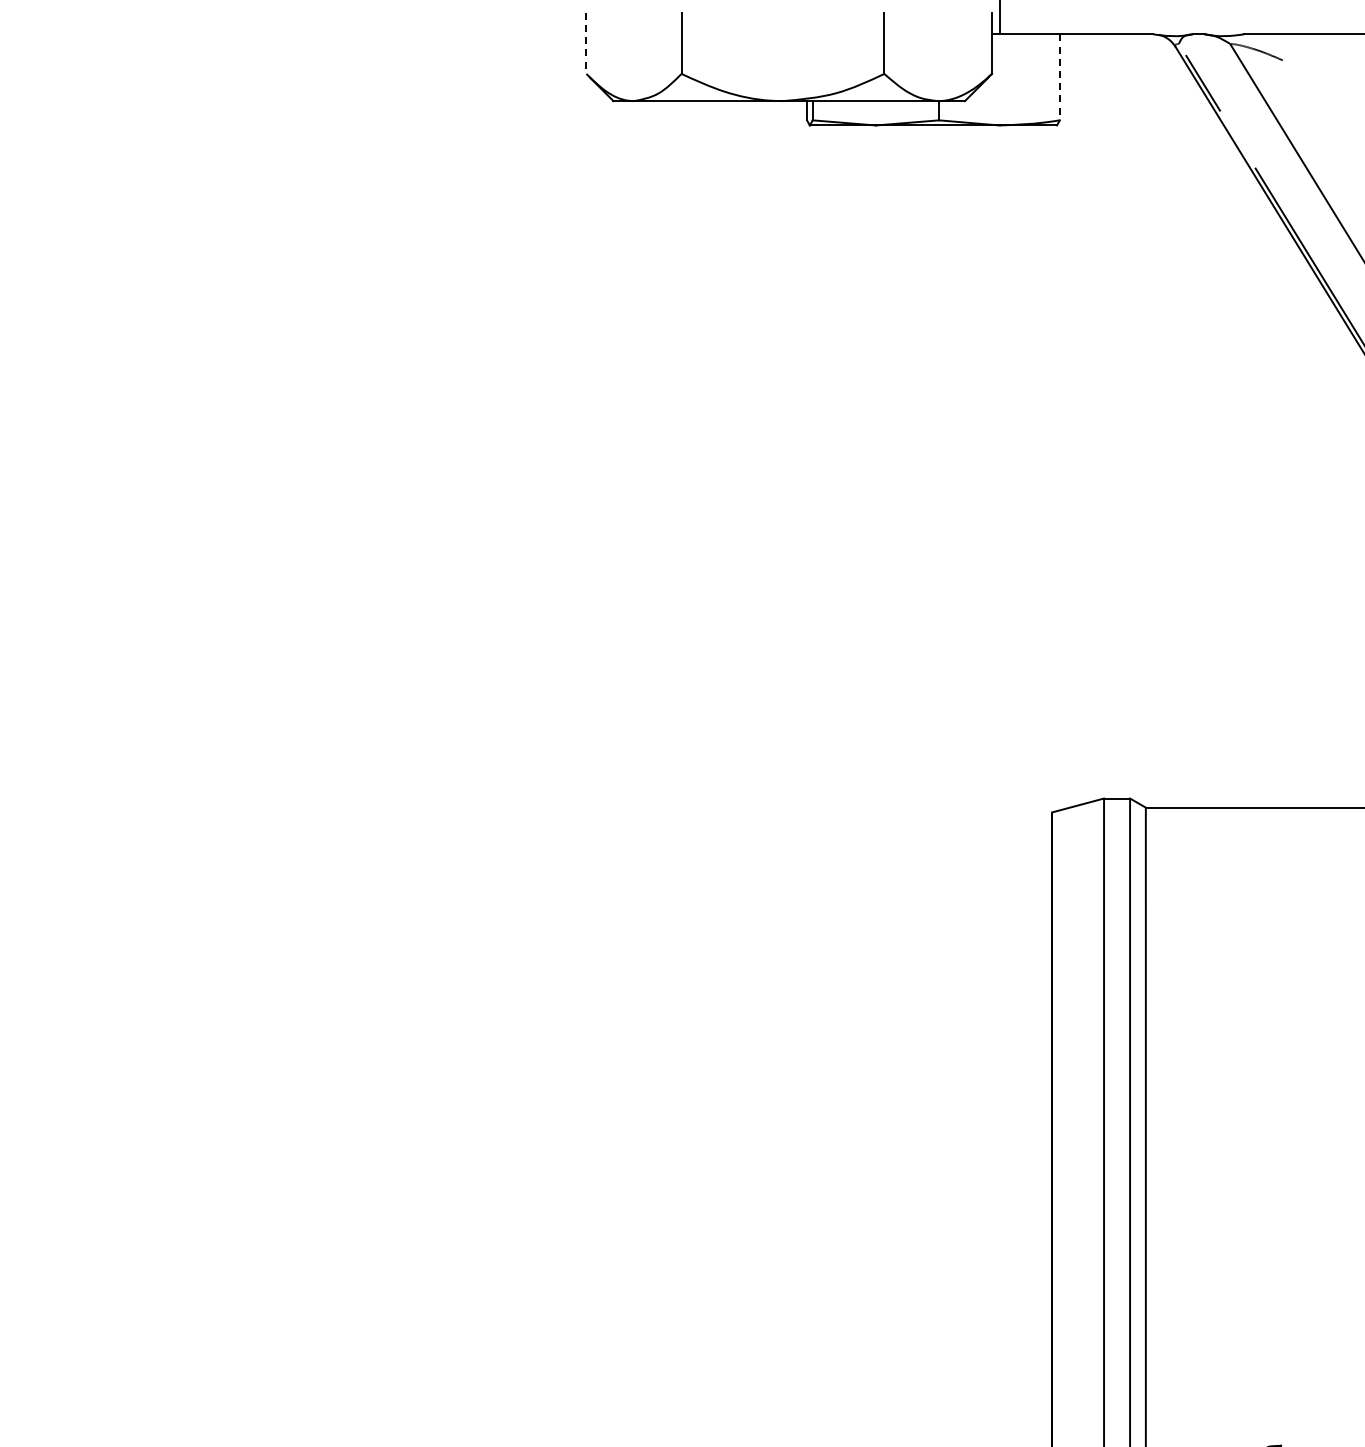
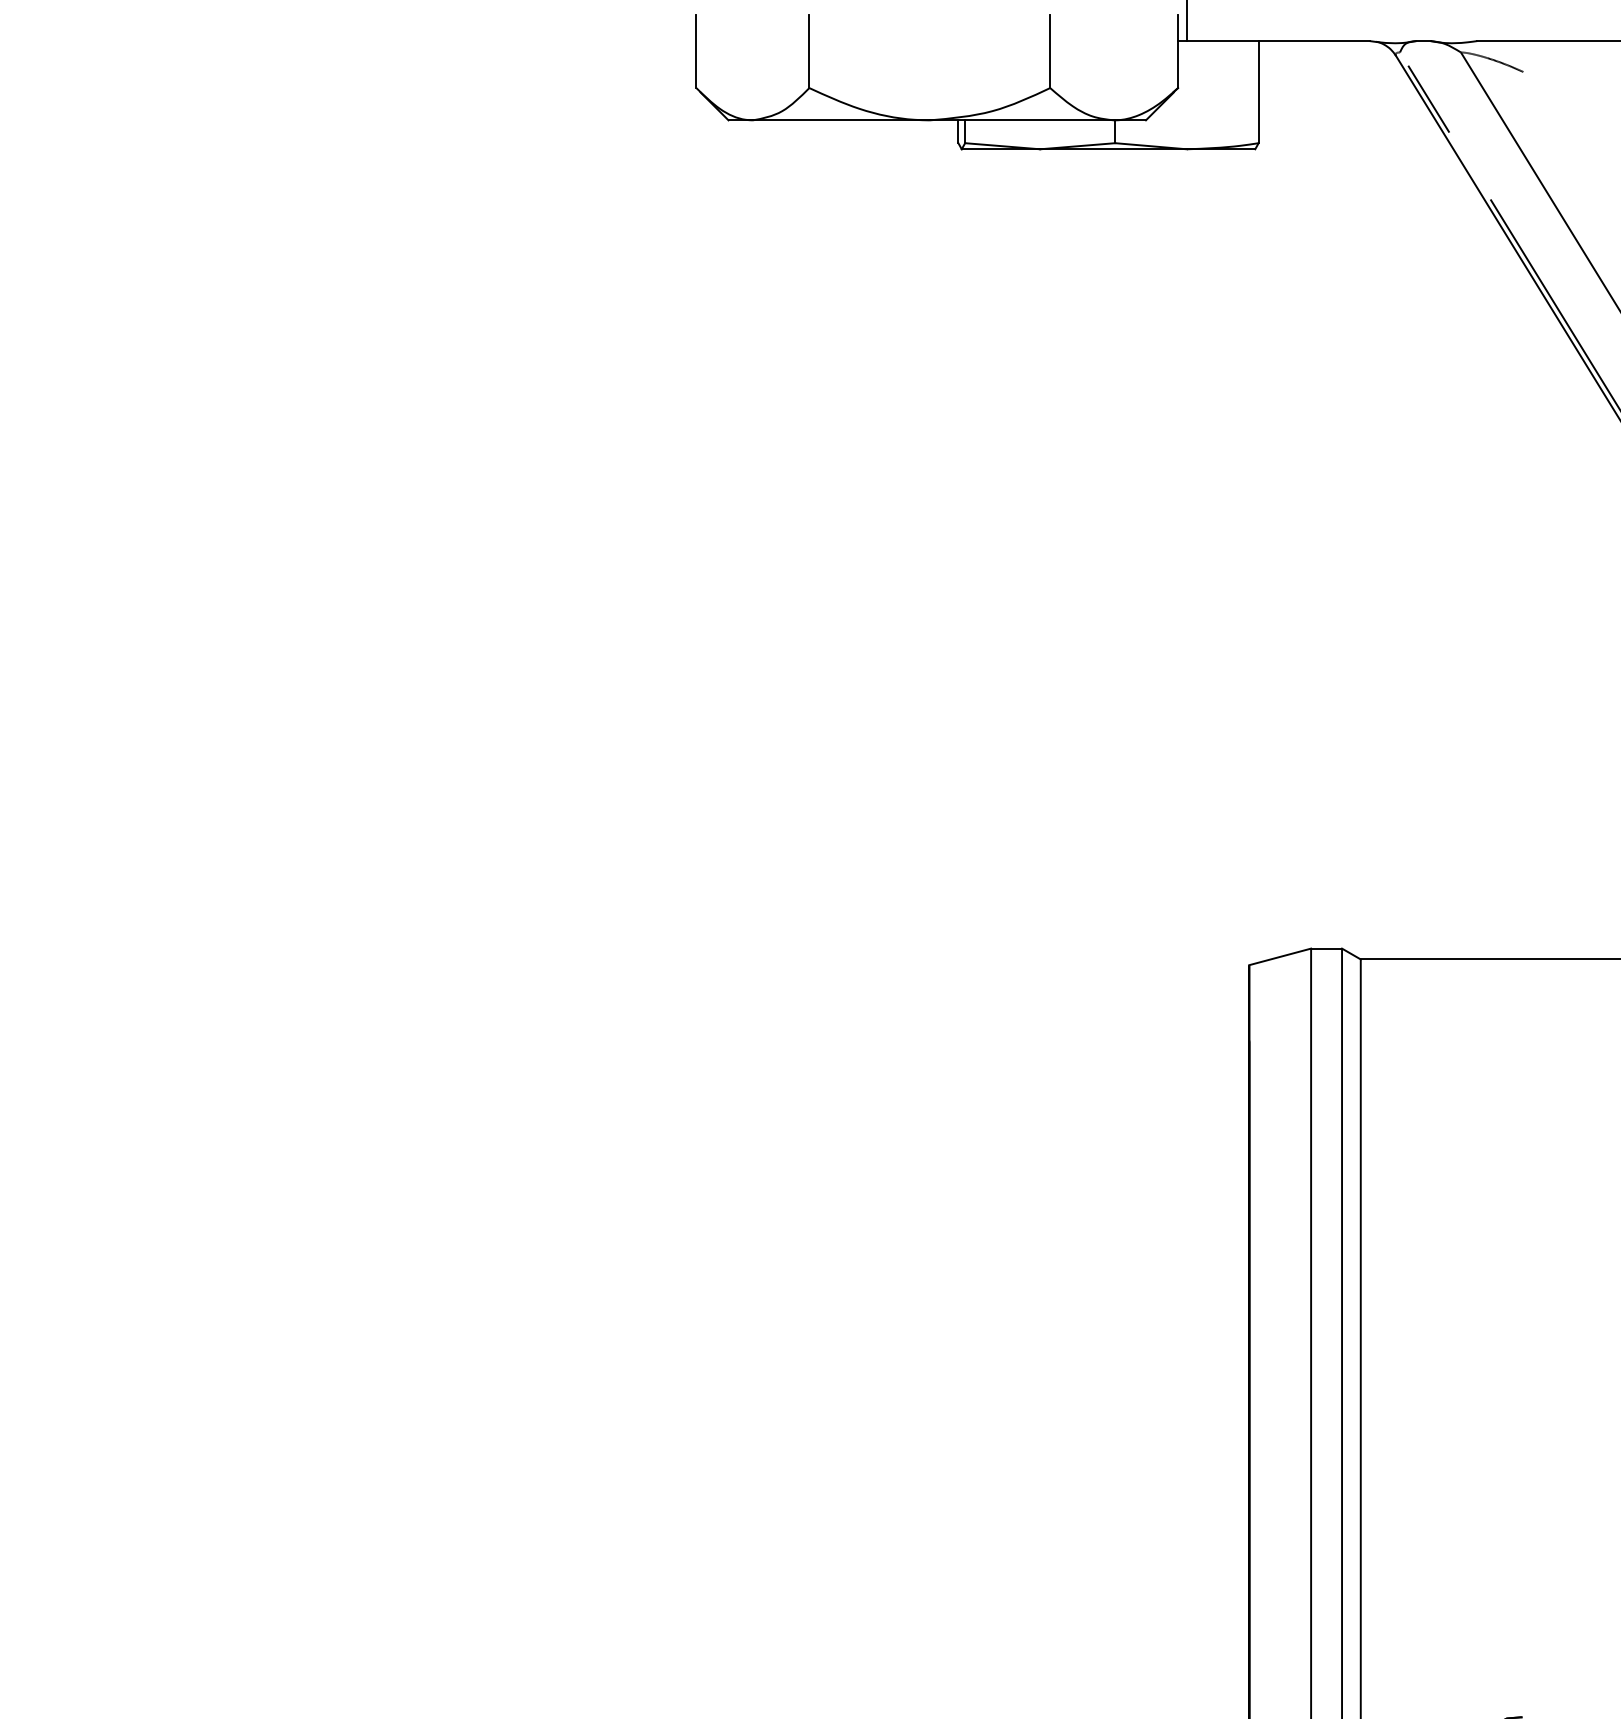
line: (586, 43) -> (696, 51), dashed -> solid
line: (1059, 77) -> (1258, 92), dashed -> solid

